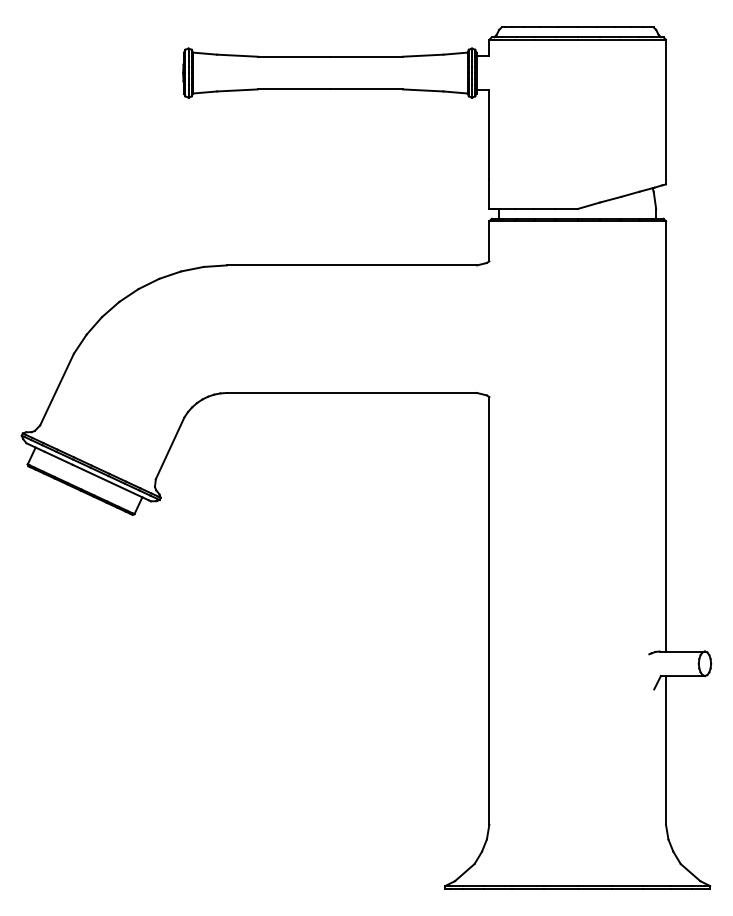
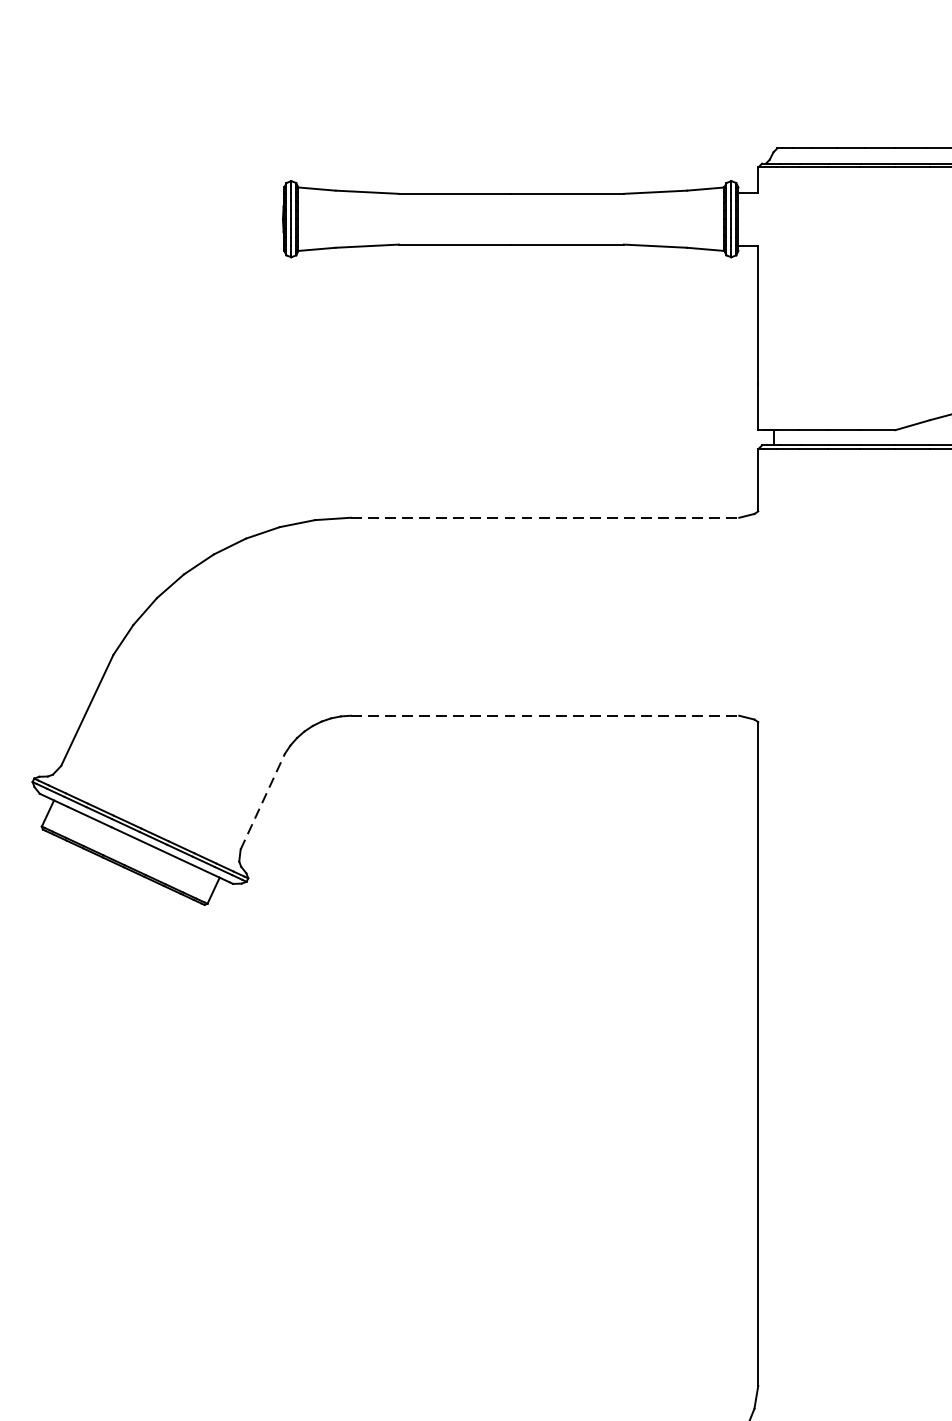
line: (352, 265) -> (545, 517), solid -> dashed
line: (352, 392) -> (545, 715), solid -> dashed
line: (170, 448) -> (263, 801), solid -> dashed

